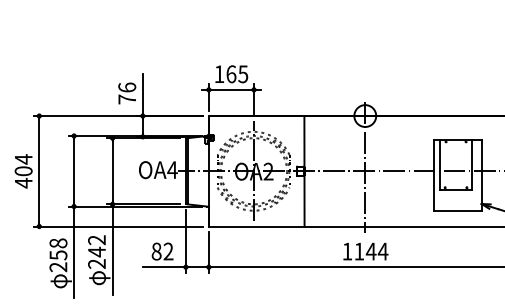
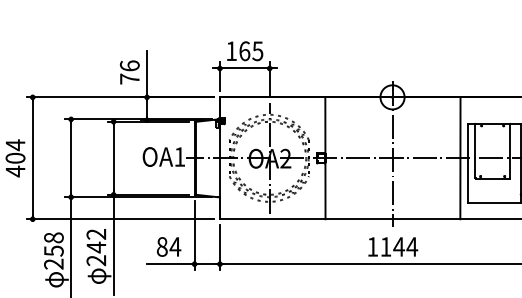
text: (172, 169) -> (179, 156), OA4 -> OA1
line: (426, 171) -> (460, 158), added
text: (168, 251) -> (175, 246), 82 -> 84

